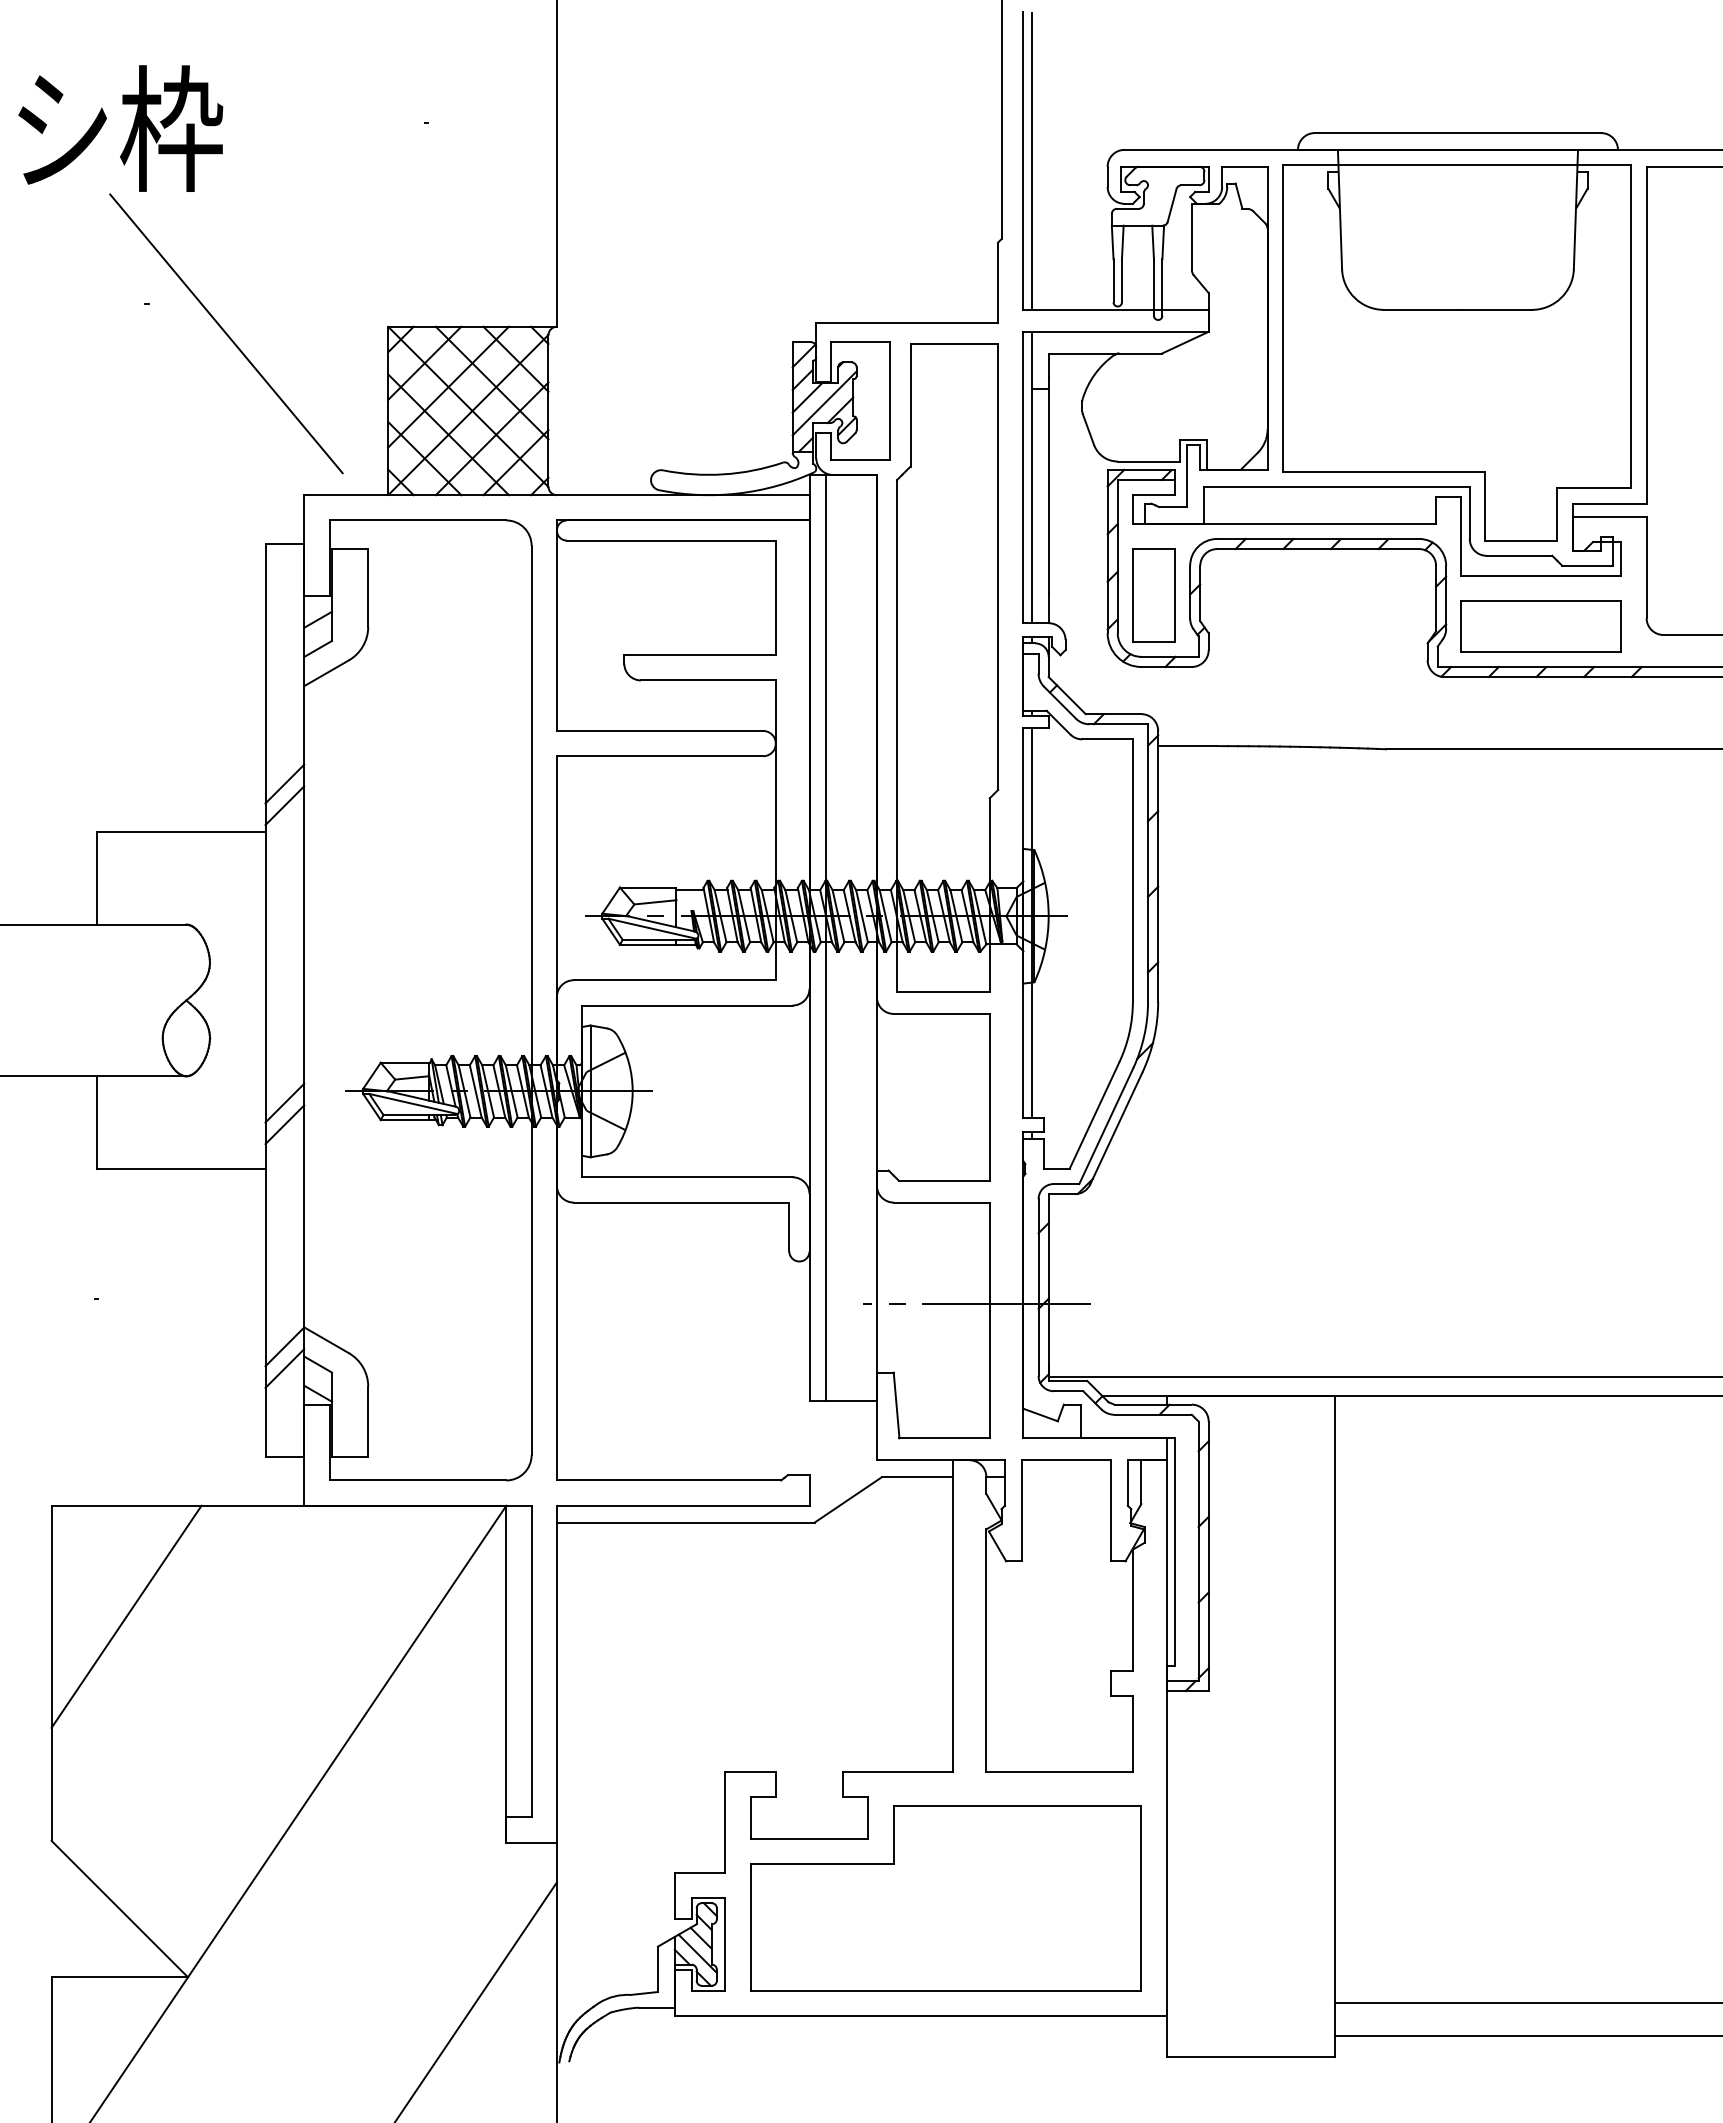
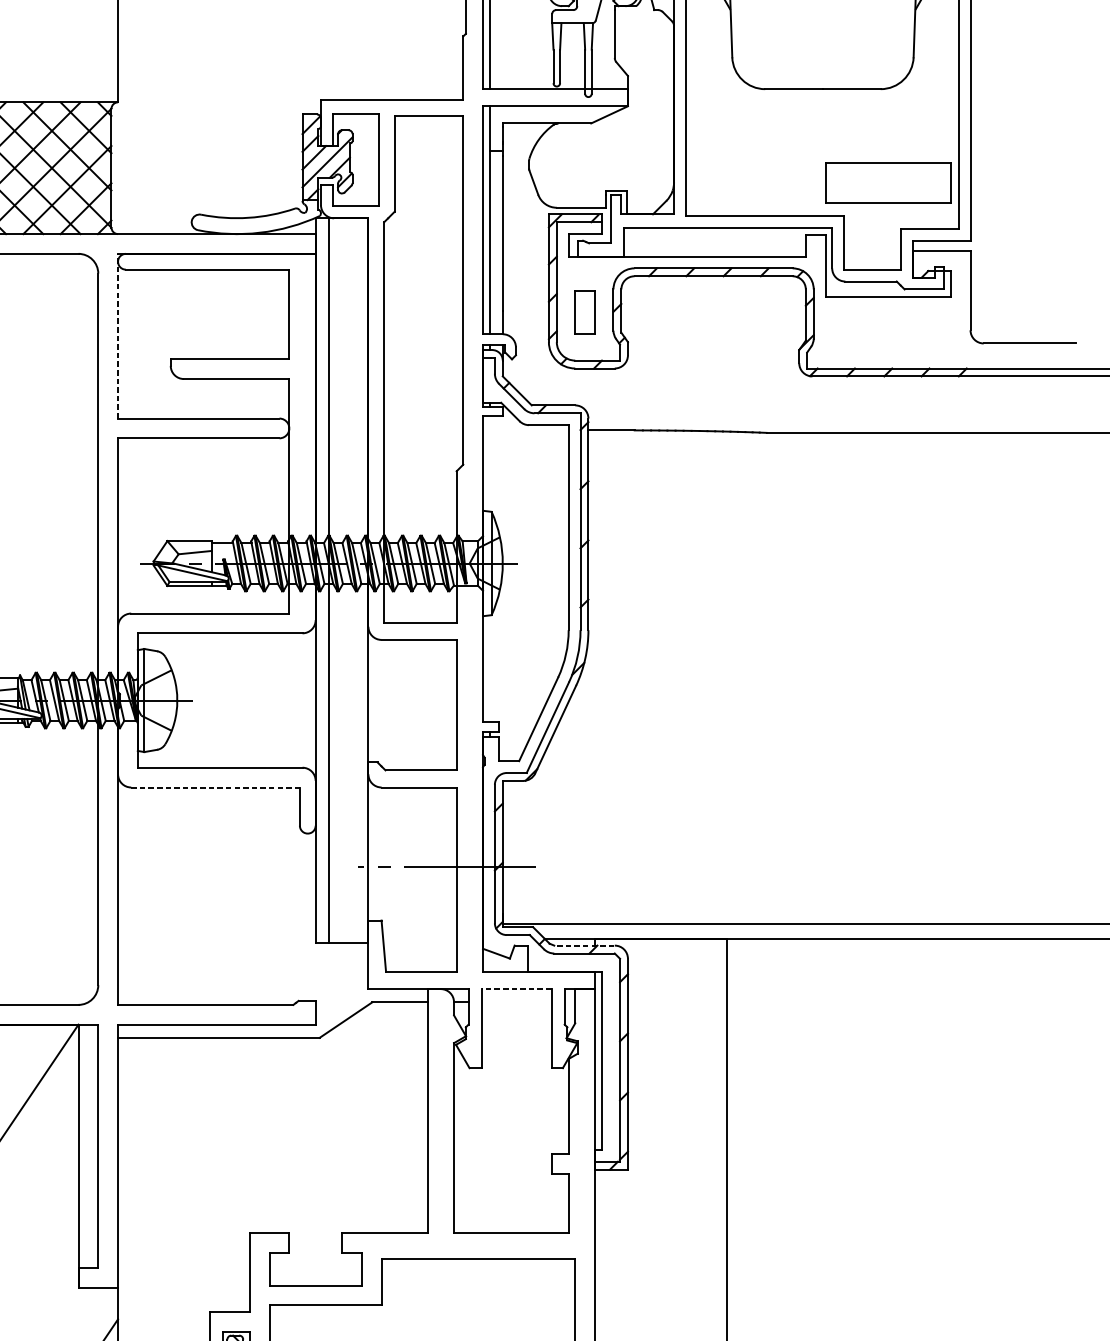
part: (1153, 595) -> (584, 312), size x0.6
line: (556, 625) -> (117, 336), solid -> dashed
part: (1540, 626) -> (887, 182), moved
line: (1031, 922) -> (489, 568), removed
line: (681, 1202) -> (215, 787), solid -> dashed
line: (1152, 1404) -> (583, 945), solid -> dashed
line: (1066, 1460) -> (516, 989), solid -> dashed

